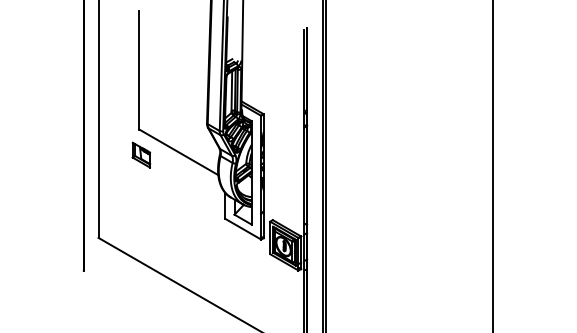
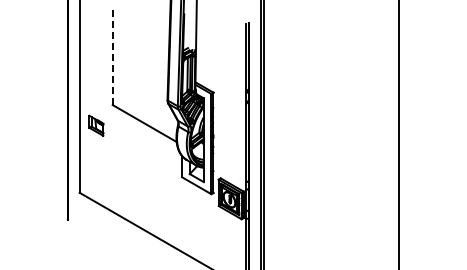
line: (139, 69) -> (112, 56), solid -> dashed
part: (141, 154) -> (96, 125), moved

